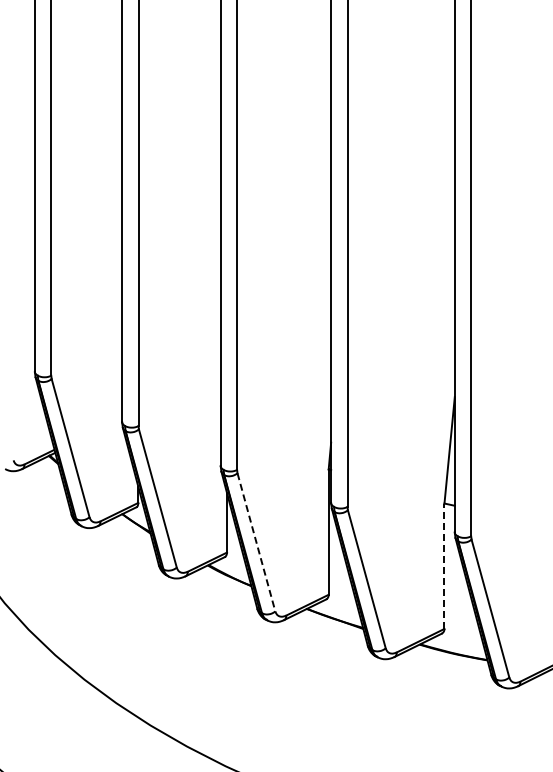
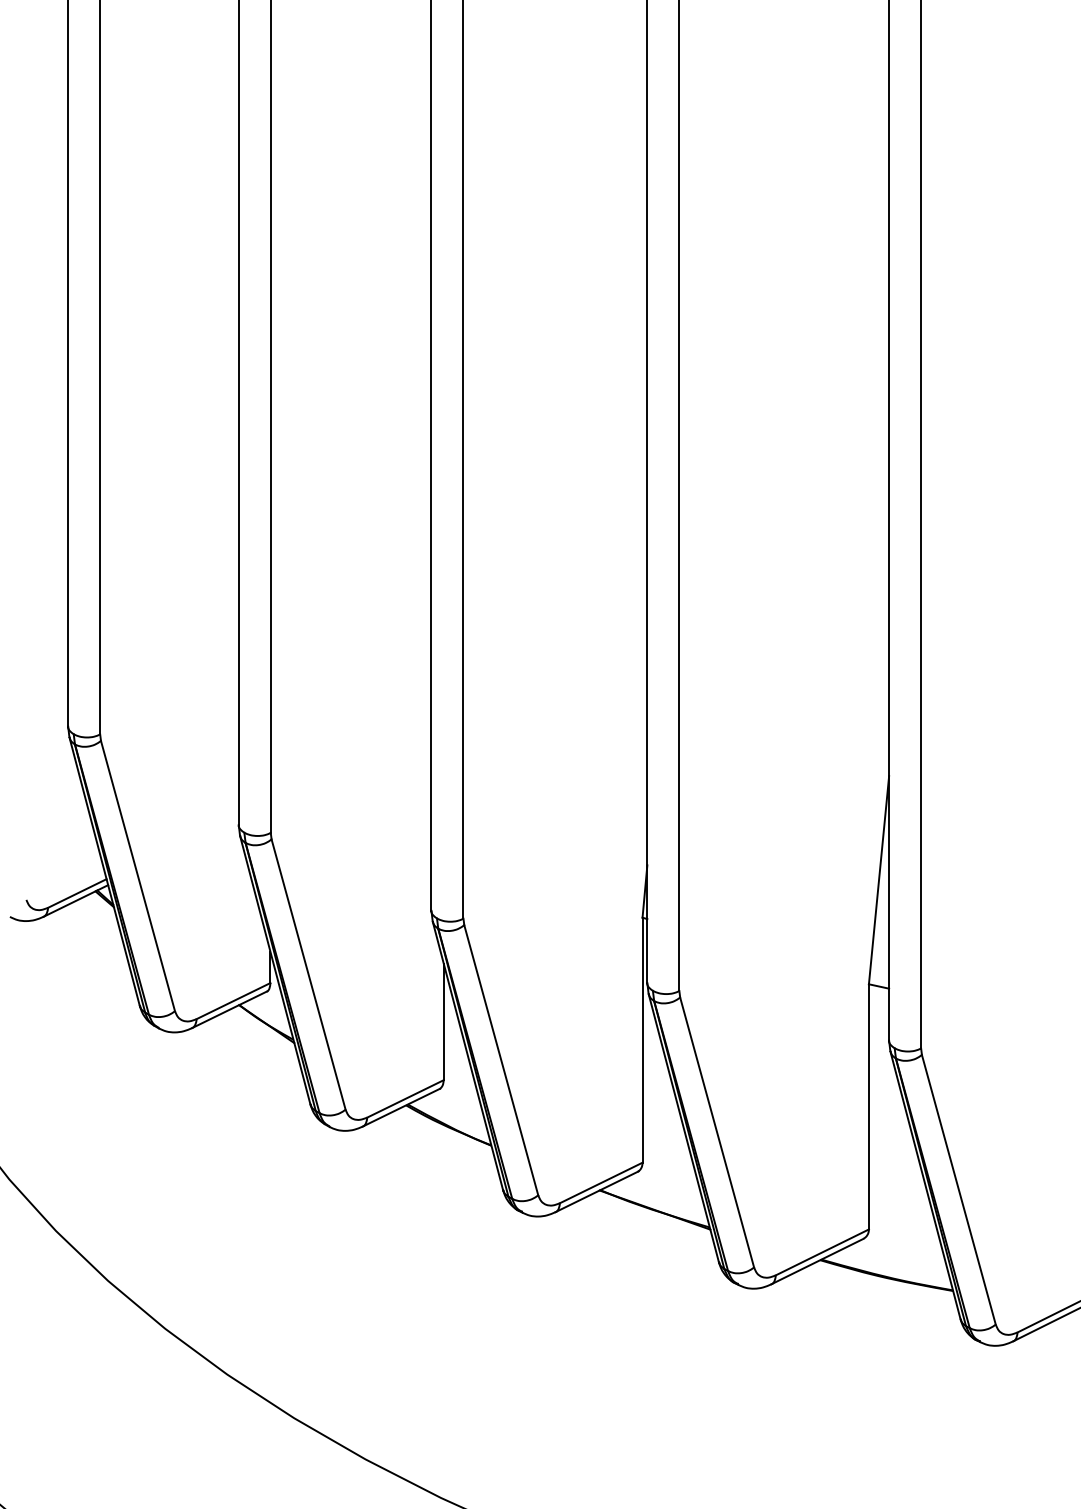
line: (256, 542) -> (501, 1060), dashed -> solid
line: (444, 566) -> (868, 1107), dashed -> solid

